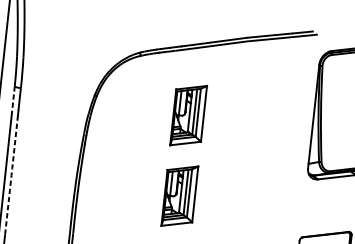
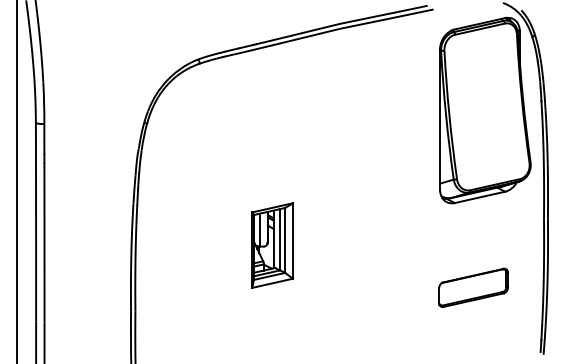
line: (12, 100) -> (35, 142), dashed -> solid
part: (188, 115) -> (272, 136), removed
arc: (11, 175) -> (44, 242), dashed -> solid

